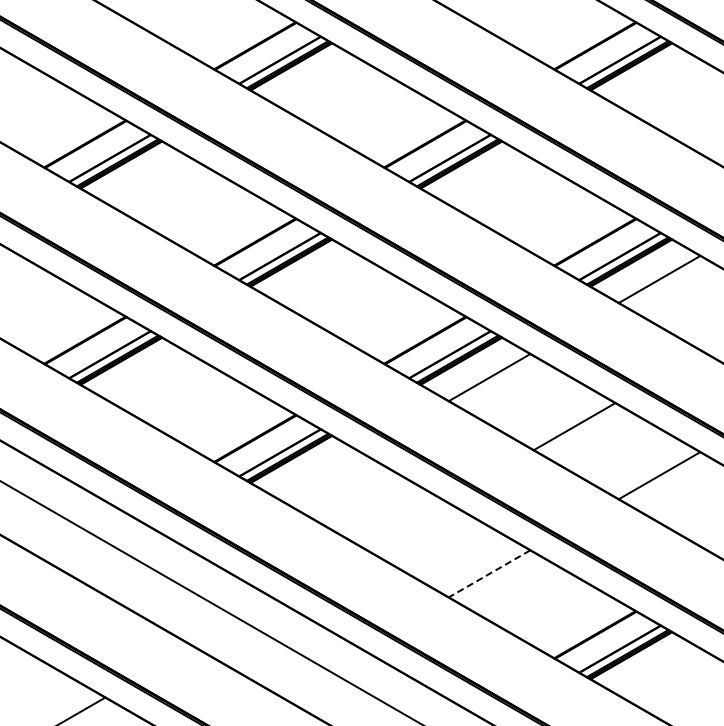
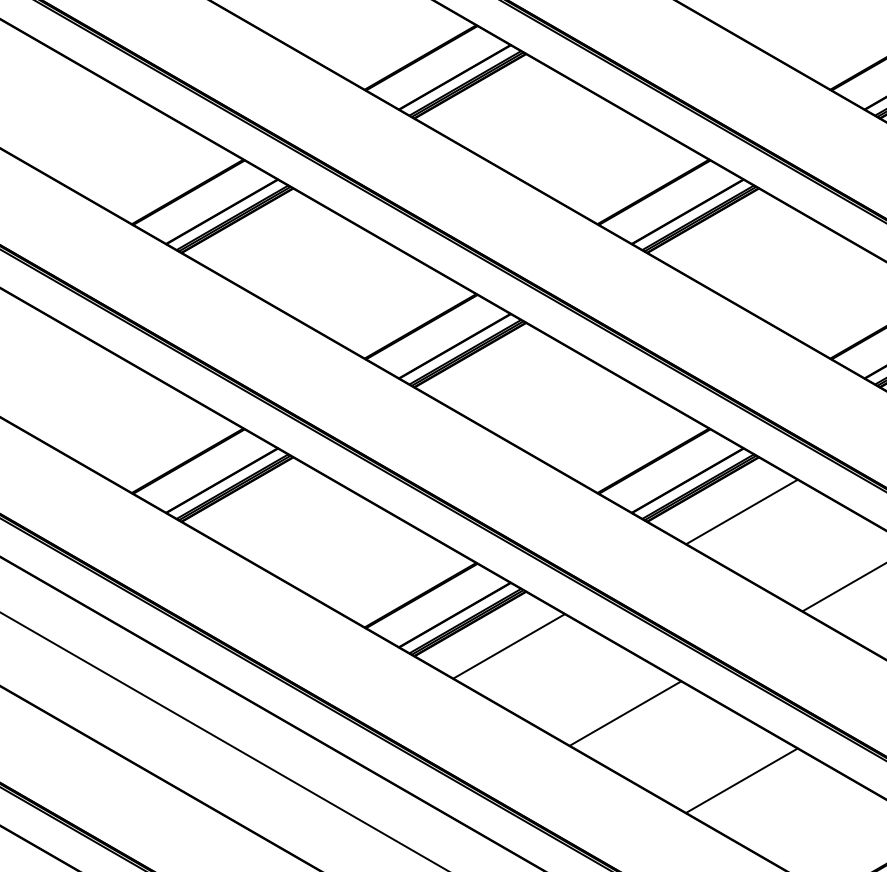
line: (319, 475) -> (508, 646), added
line: (404, 524) -> (625, 713), added
line: (489, 573) -> (741, 780), dashed -> solid

